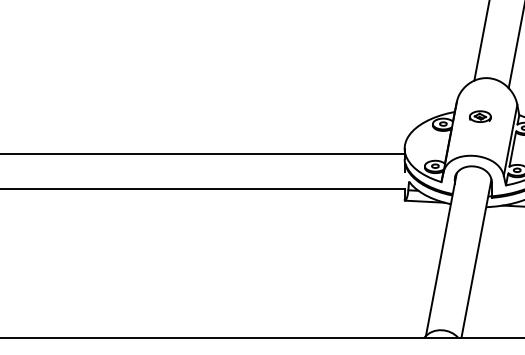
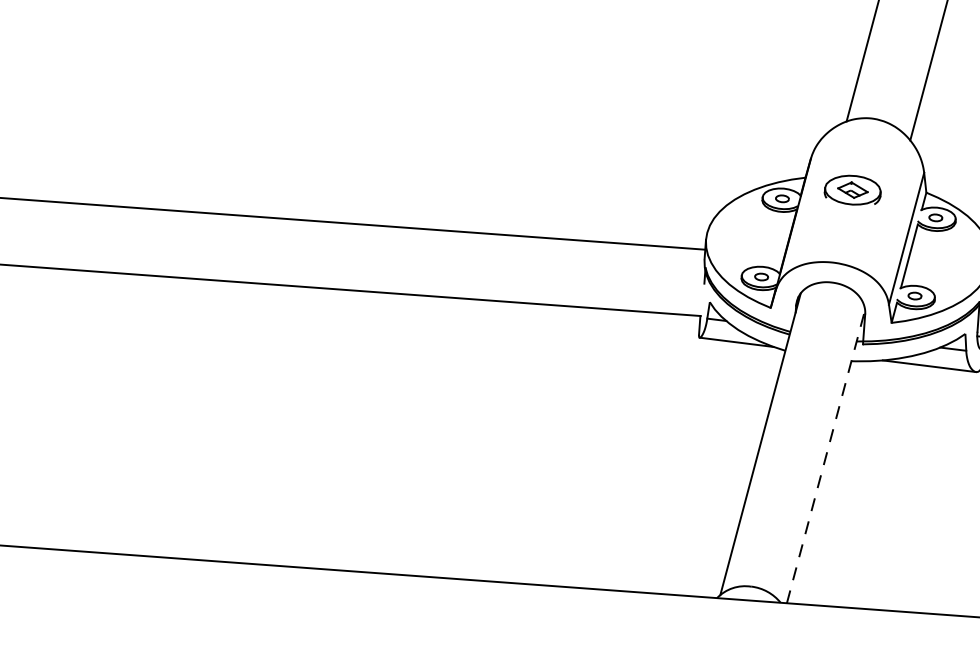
part: (480, 116) -> (853, 189), size x1.4
line: (476, 258) -> (826, 456), solid -> dashed

